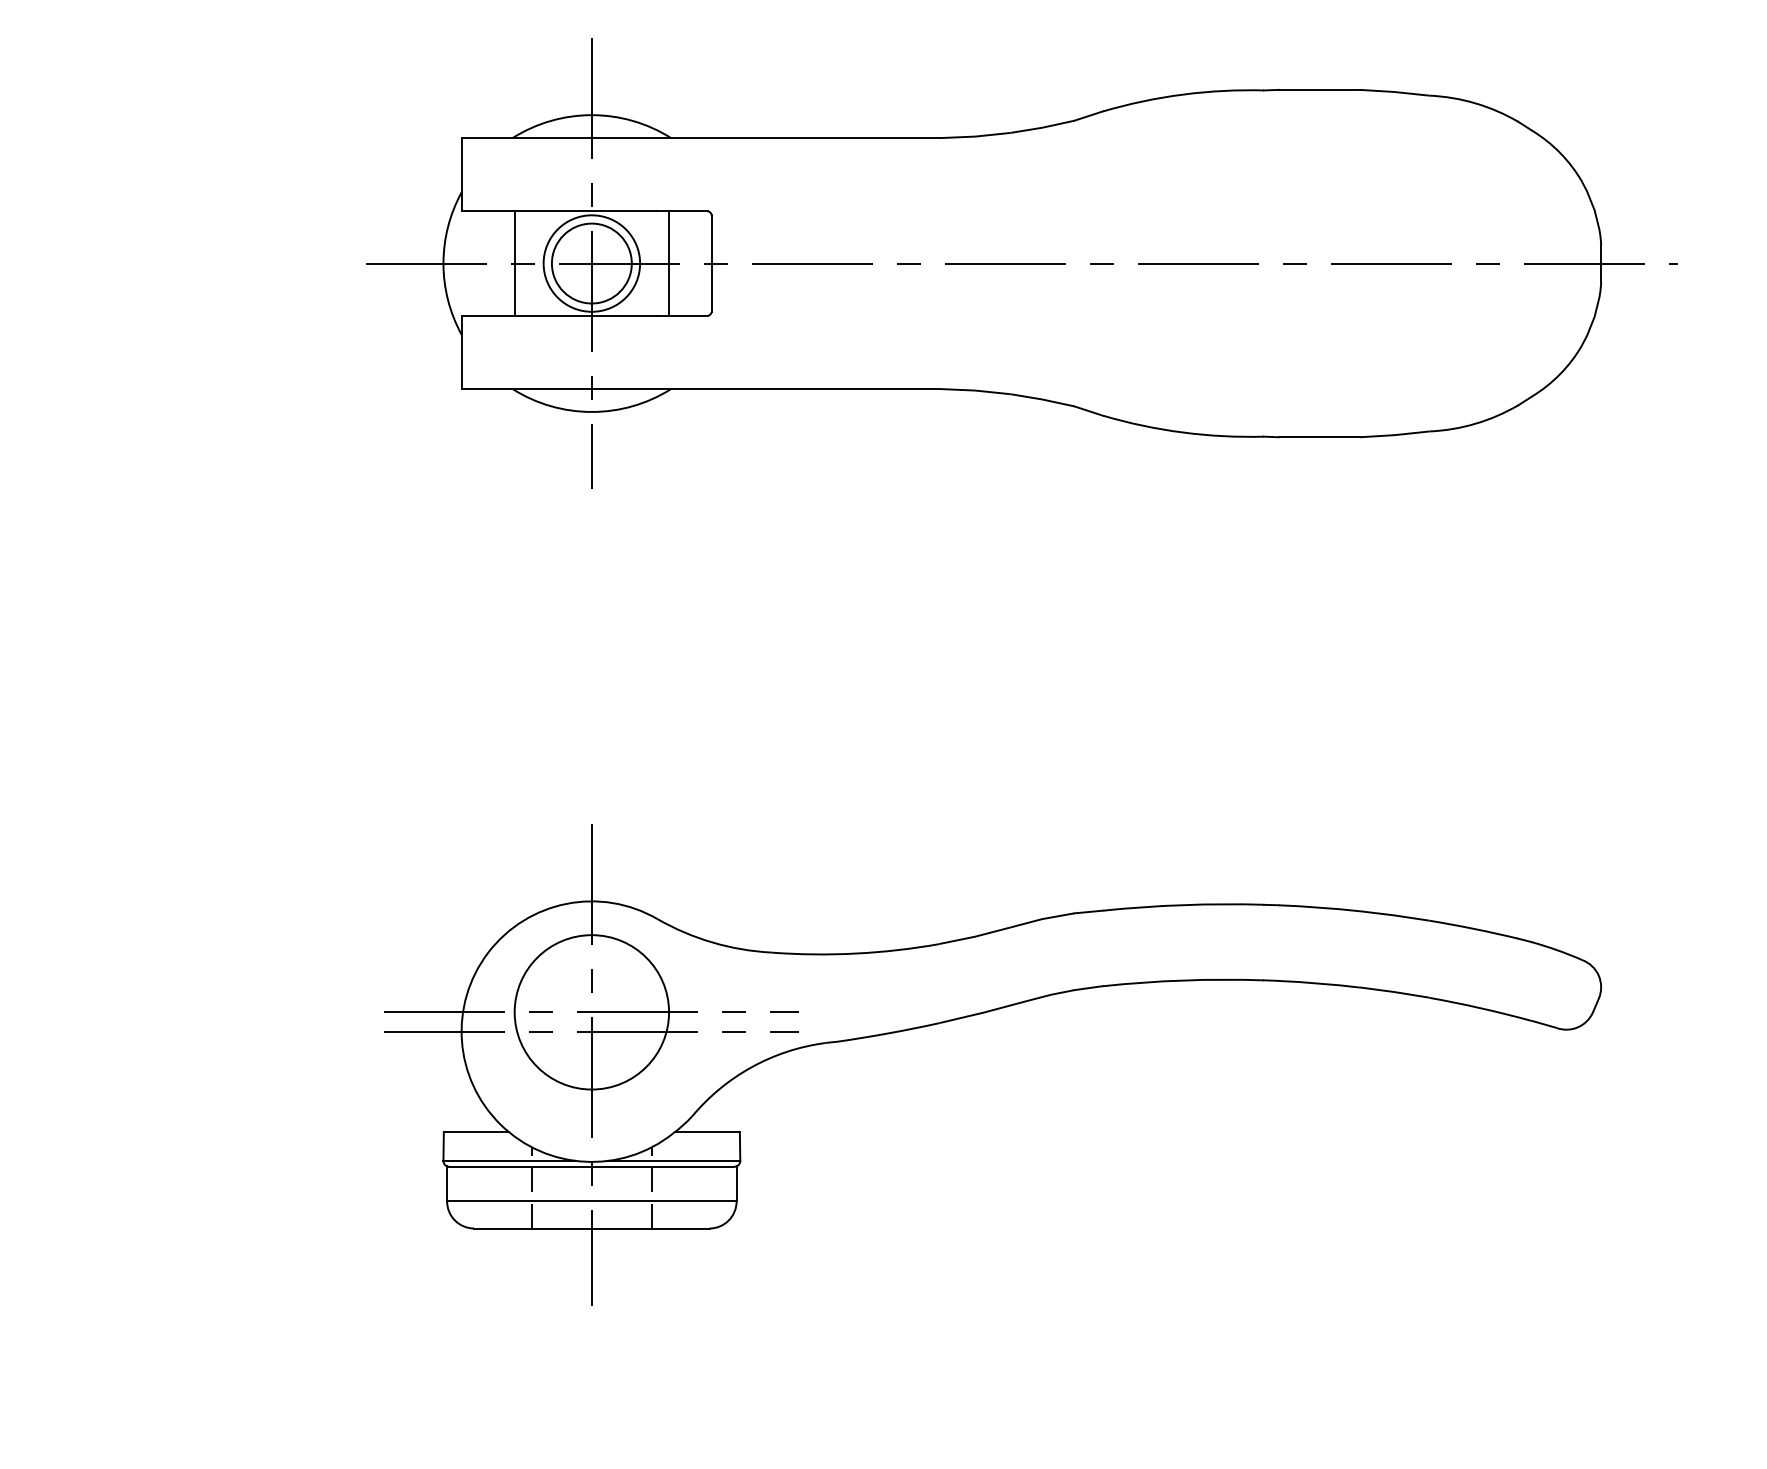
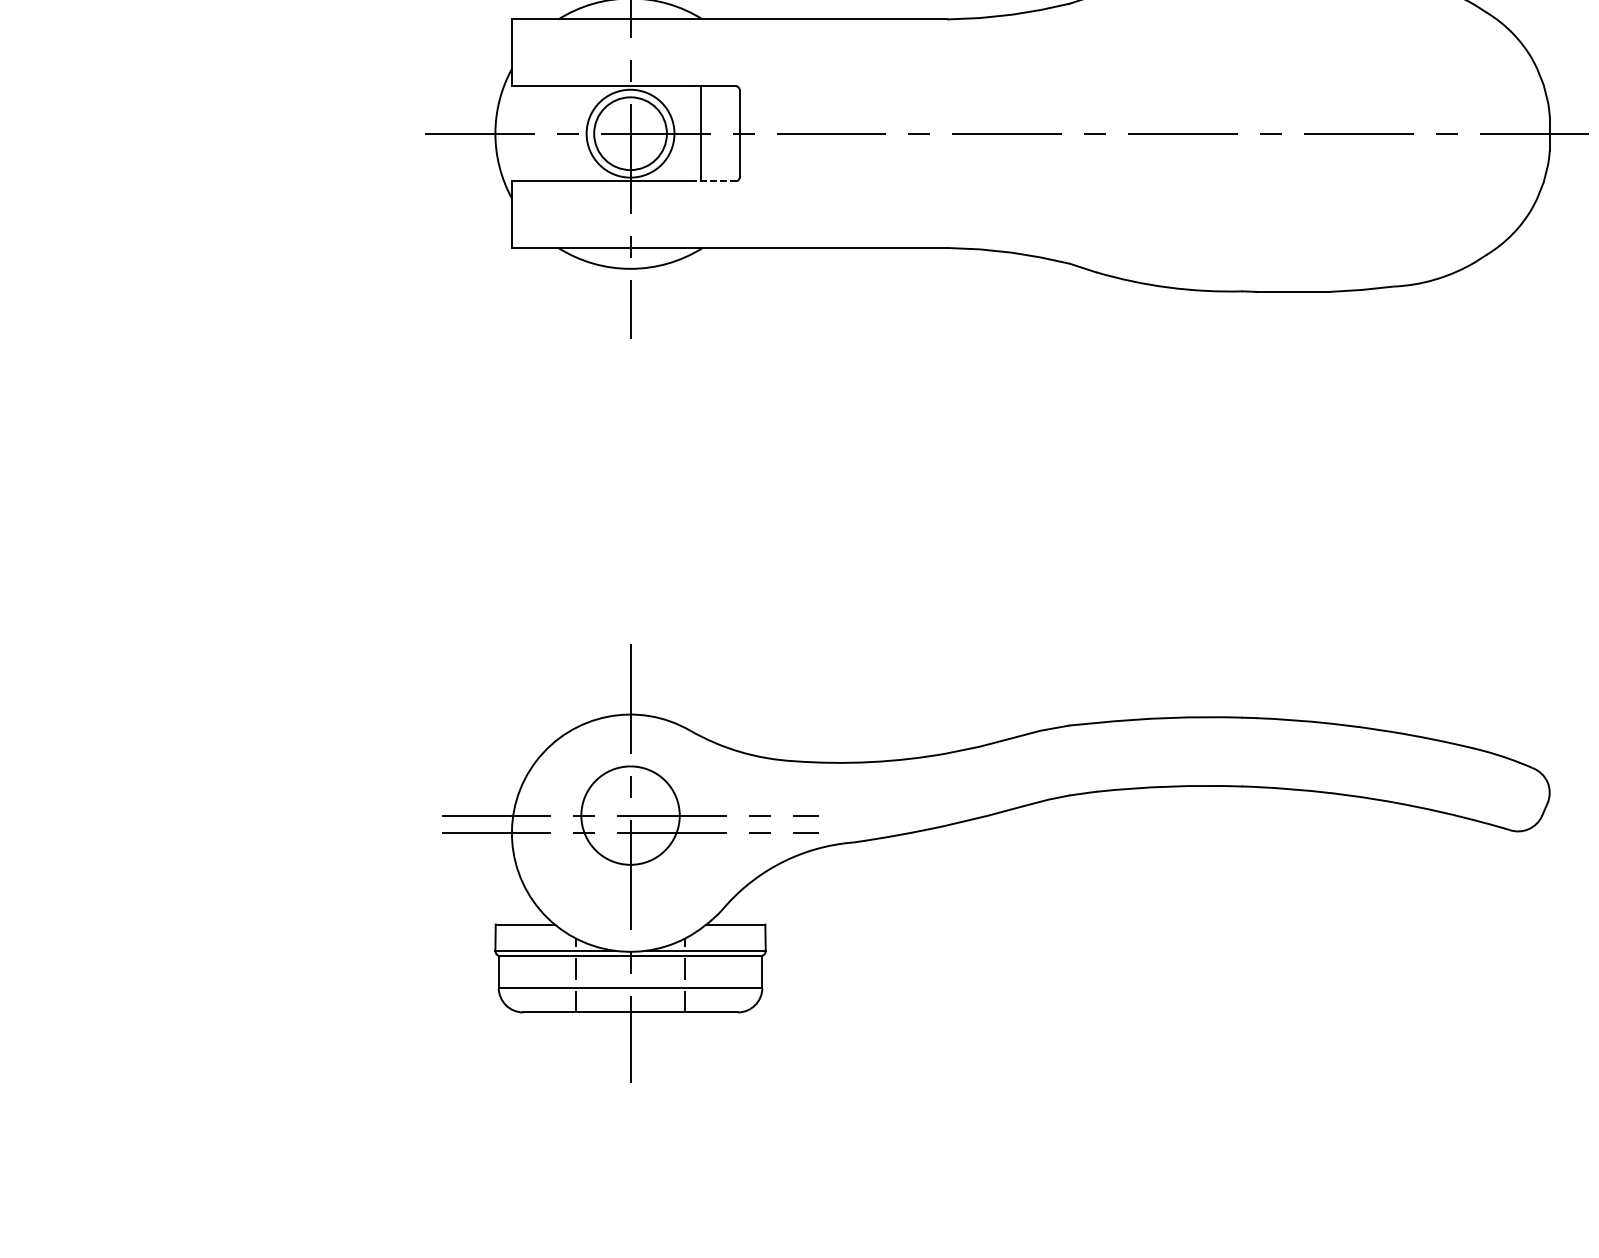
line: (514, 263) -> (560, 133), removed
line: (683, 315) -> (714, 181), solid -> dashed
circle: (591, 1012) -> (630, 815), size x0.7

